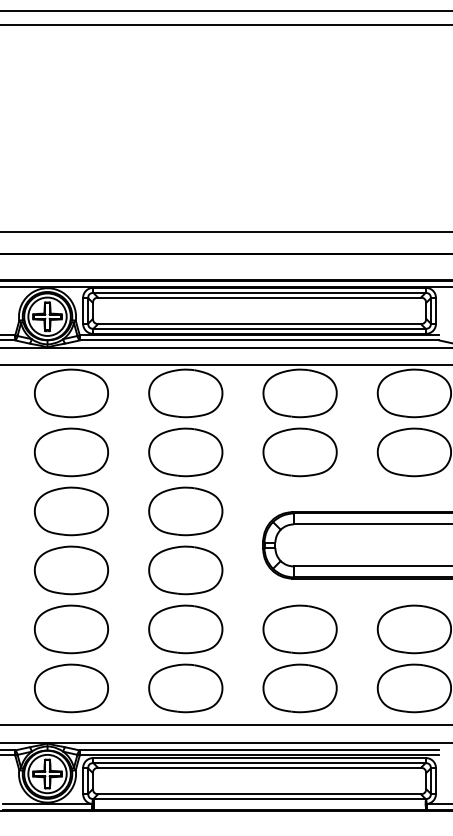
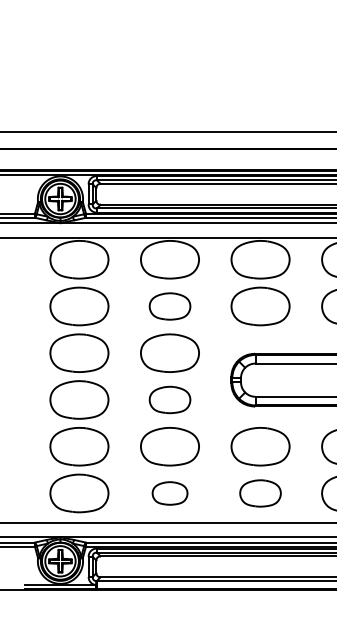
part: (185, 452) -> (169, 306), size x0.7
part: (185, 570) -> (169, 400), size x0.7
part: (185, 688) -> (169, 493), size x0.6
part: (299, 688) -> (260, 493), size x0.7

